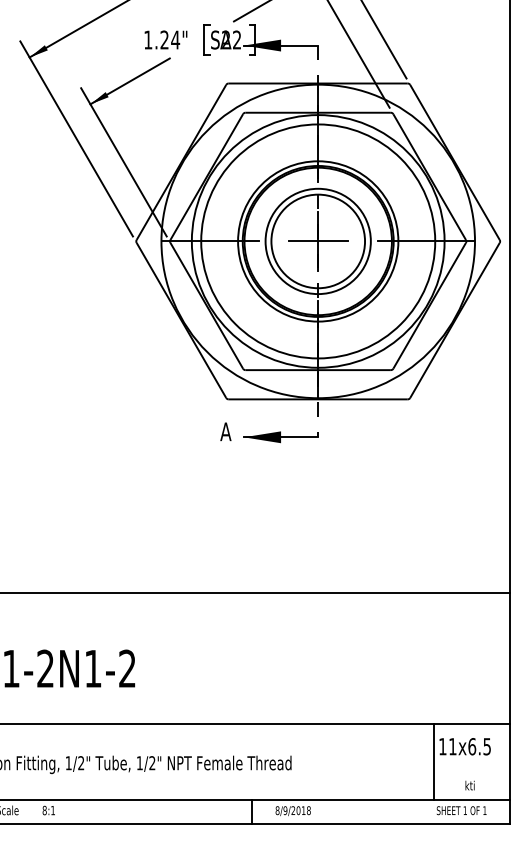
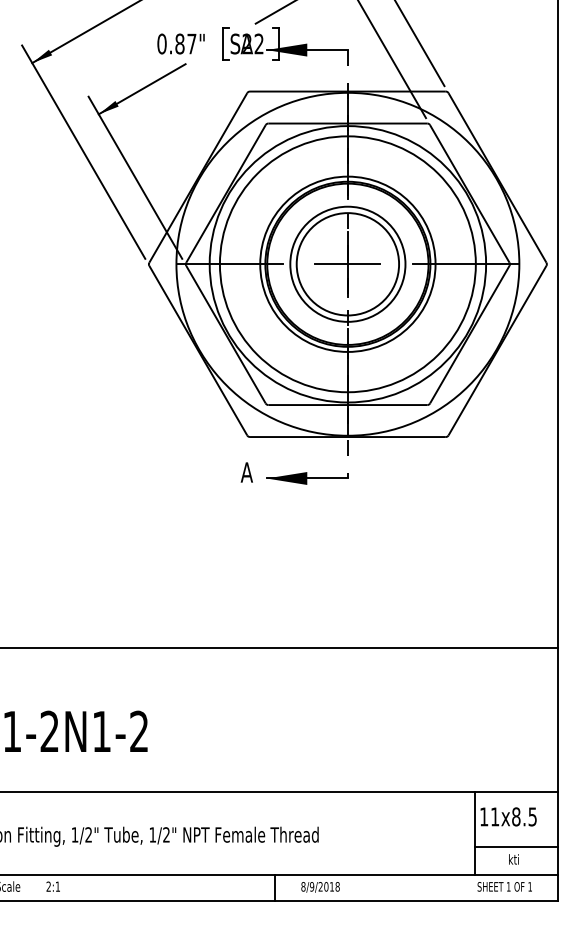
text: (162, 39) -> (177, 43), 1.24" -> 0.87"
text: (472, 746) -> (516, 816), 11x6.5 -> 11x8.5
line: (472, 773) -> (516, 846), added
text: (44, 810) -> (48, 886), 8:1 -> 2:1

